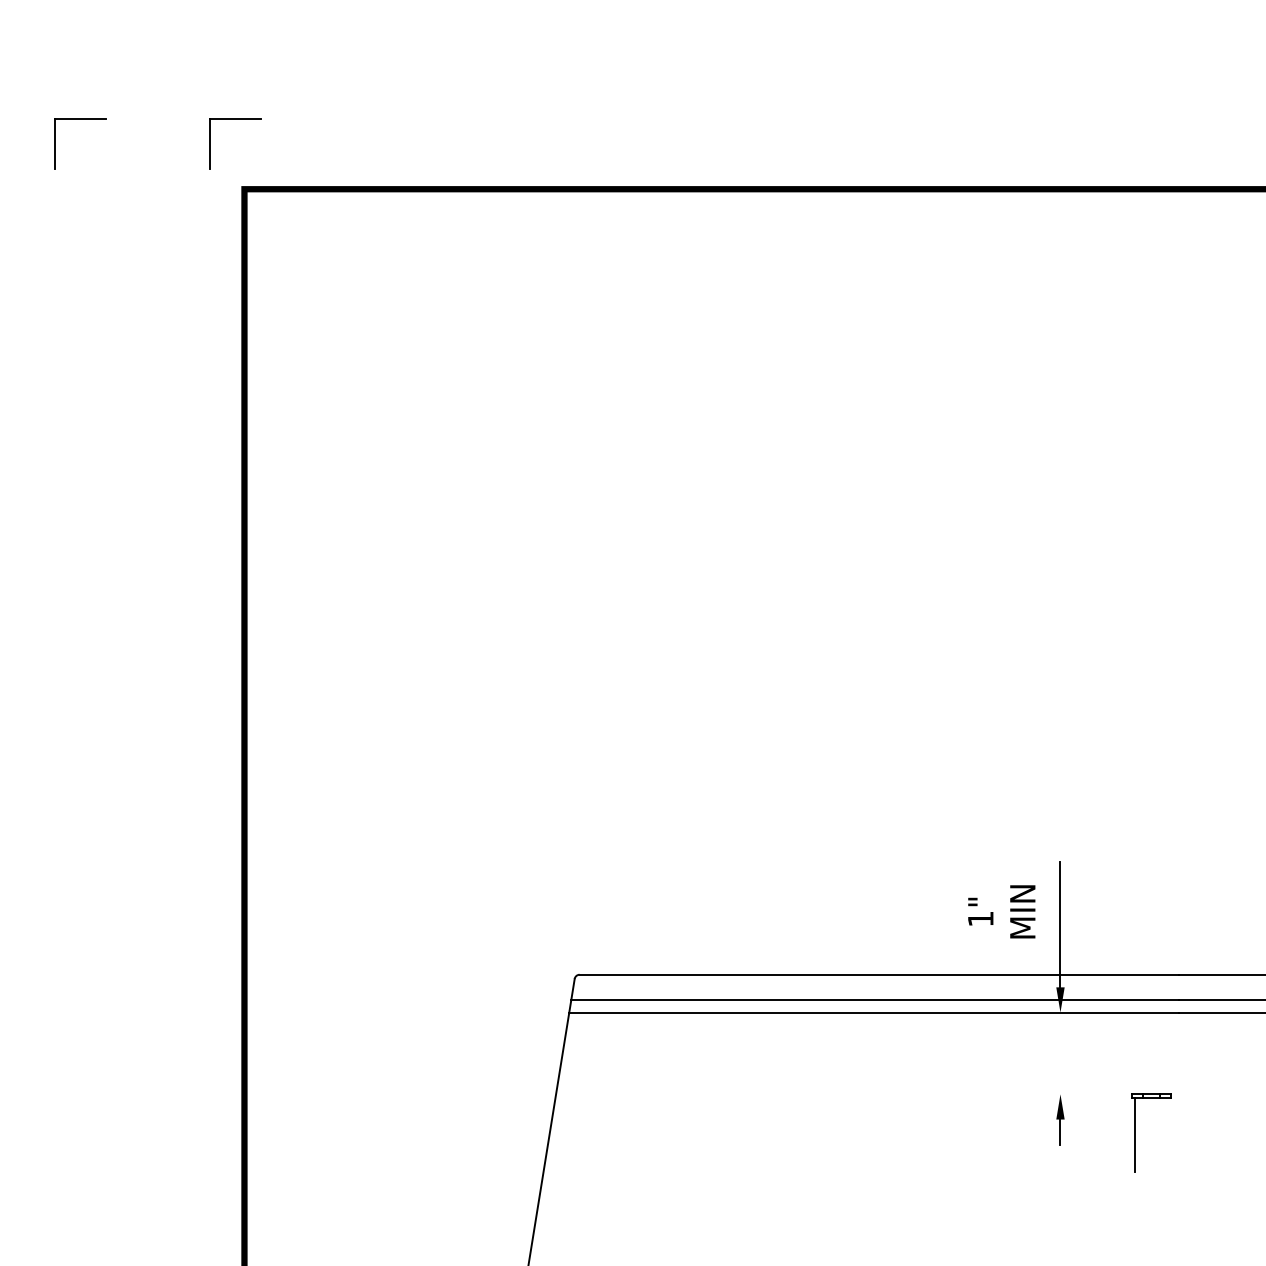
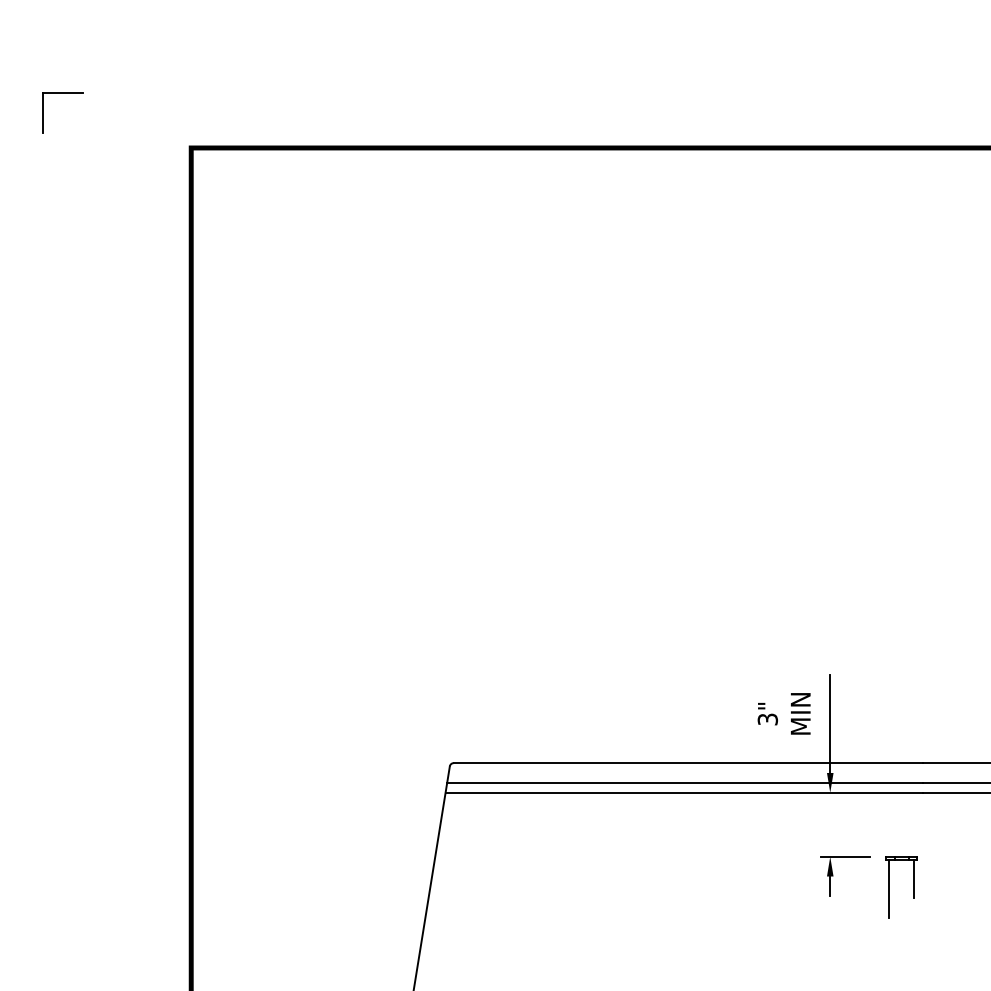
part: (235, 119) -> (184, 93), removed
text: (980, 918) -> (767, 719), 1" -> 3"
line: (1079, 1094) -> (845, 856), added
line: (1167, 1121) -> (914, 878), added

